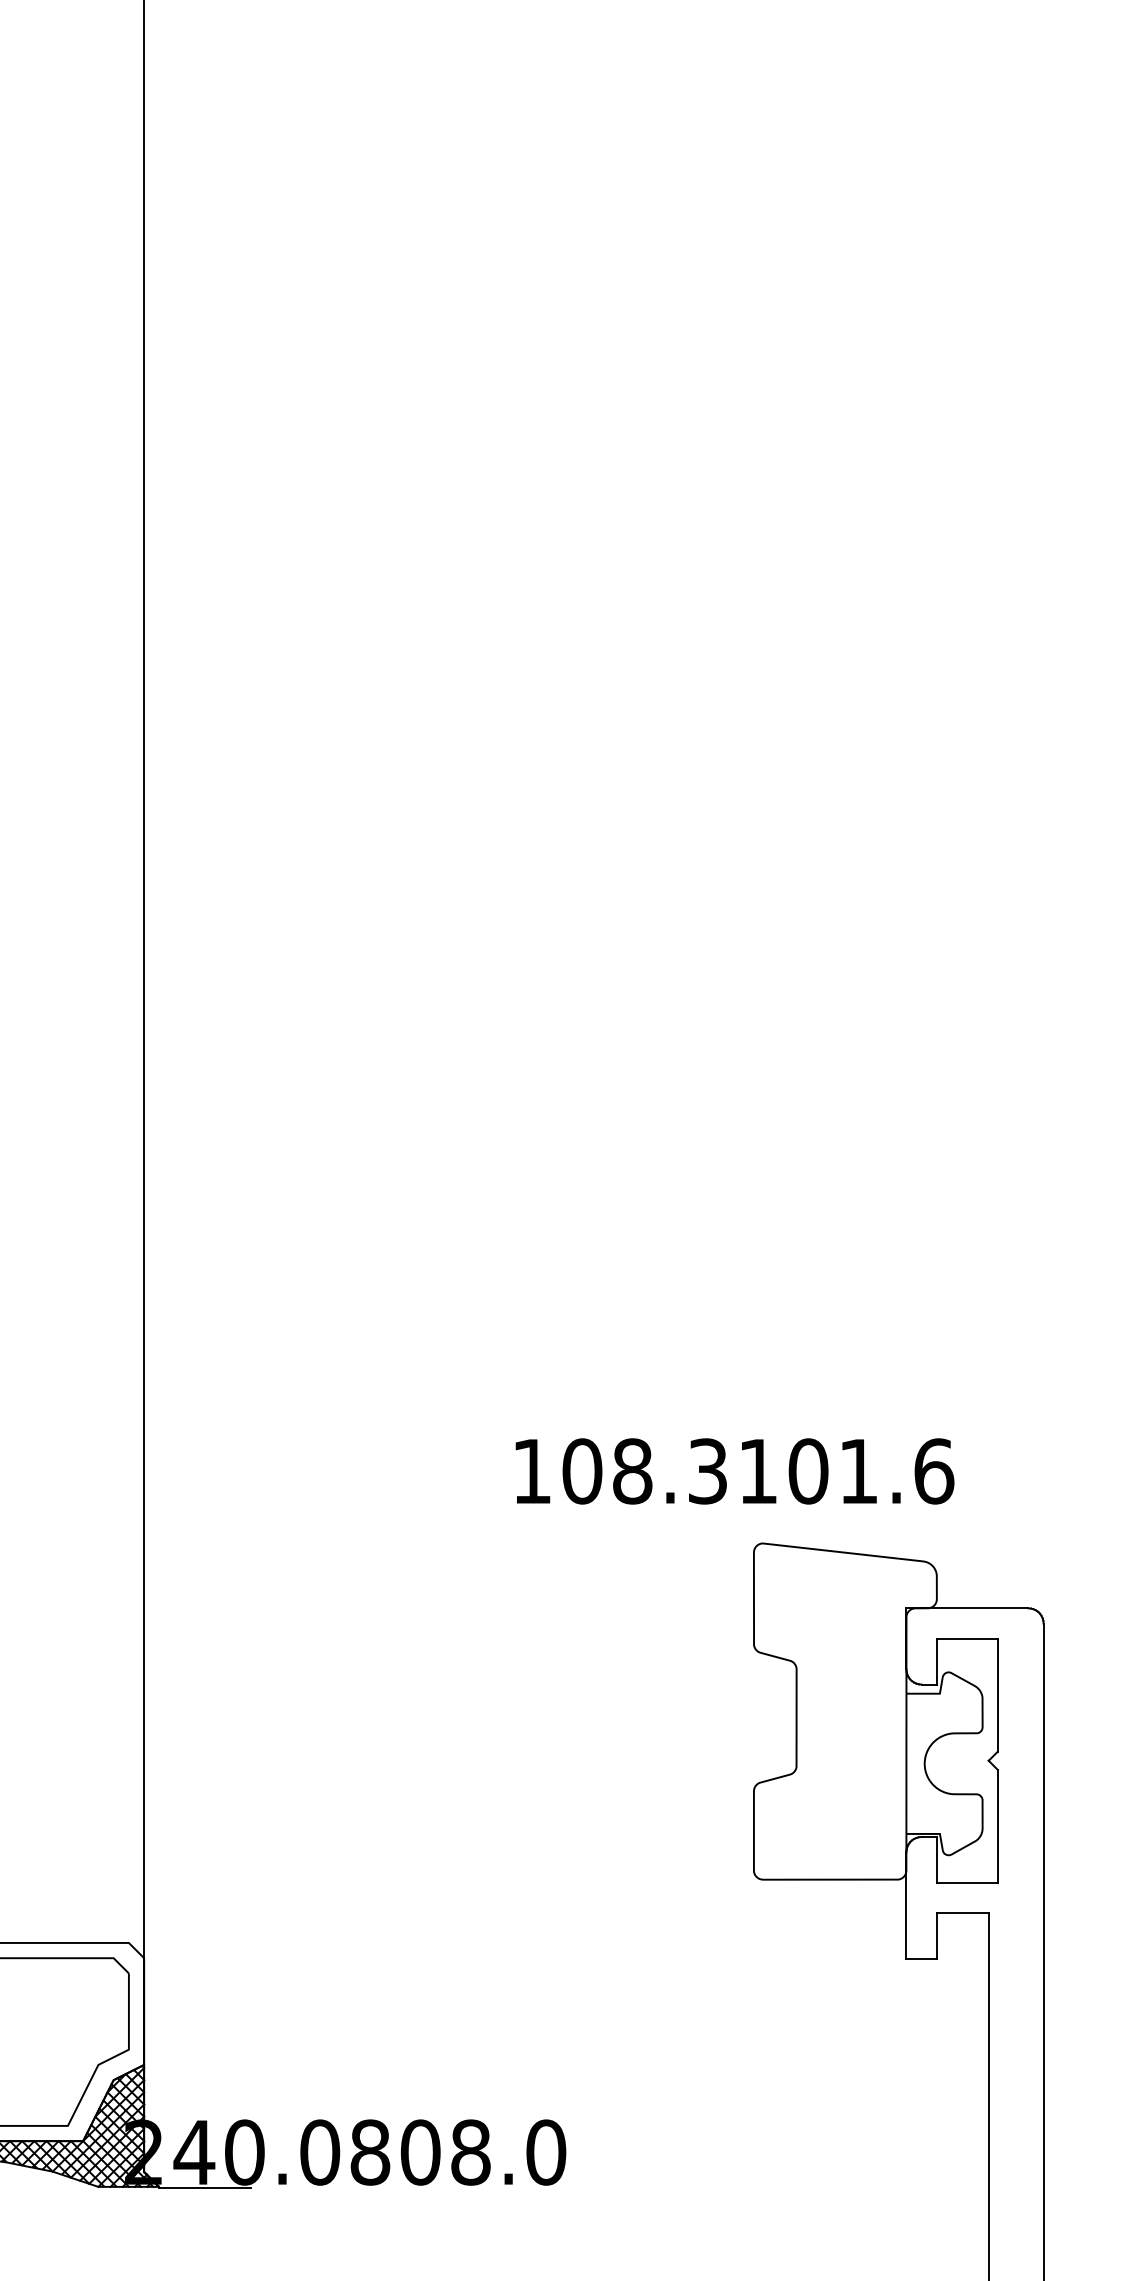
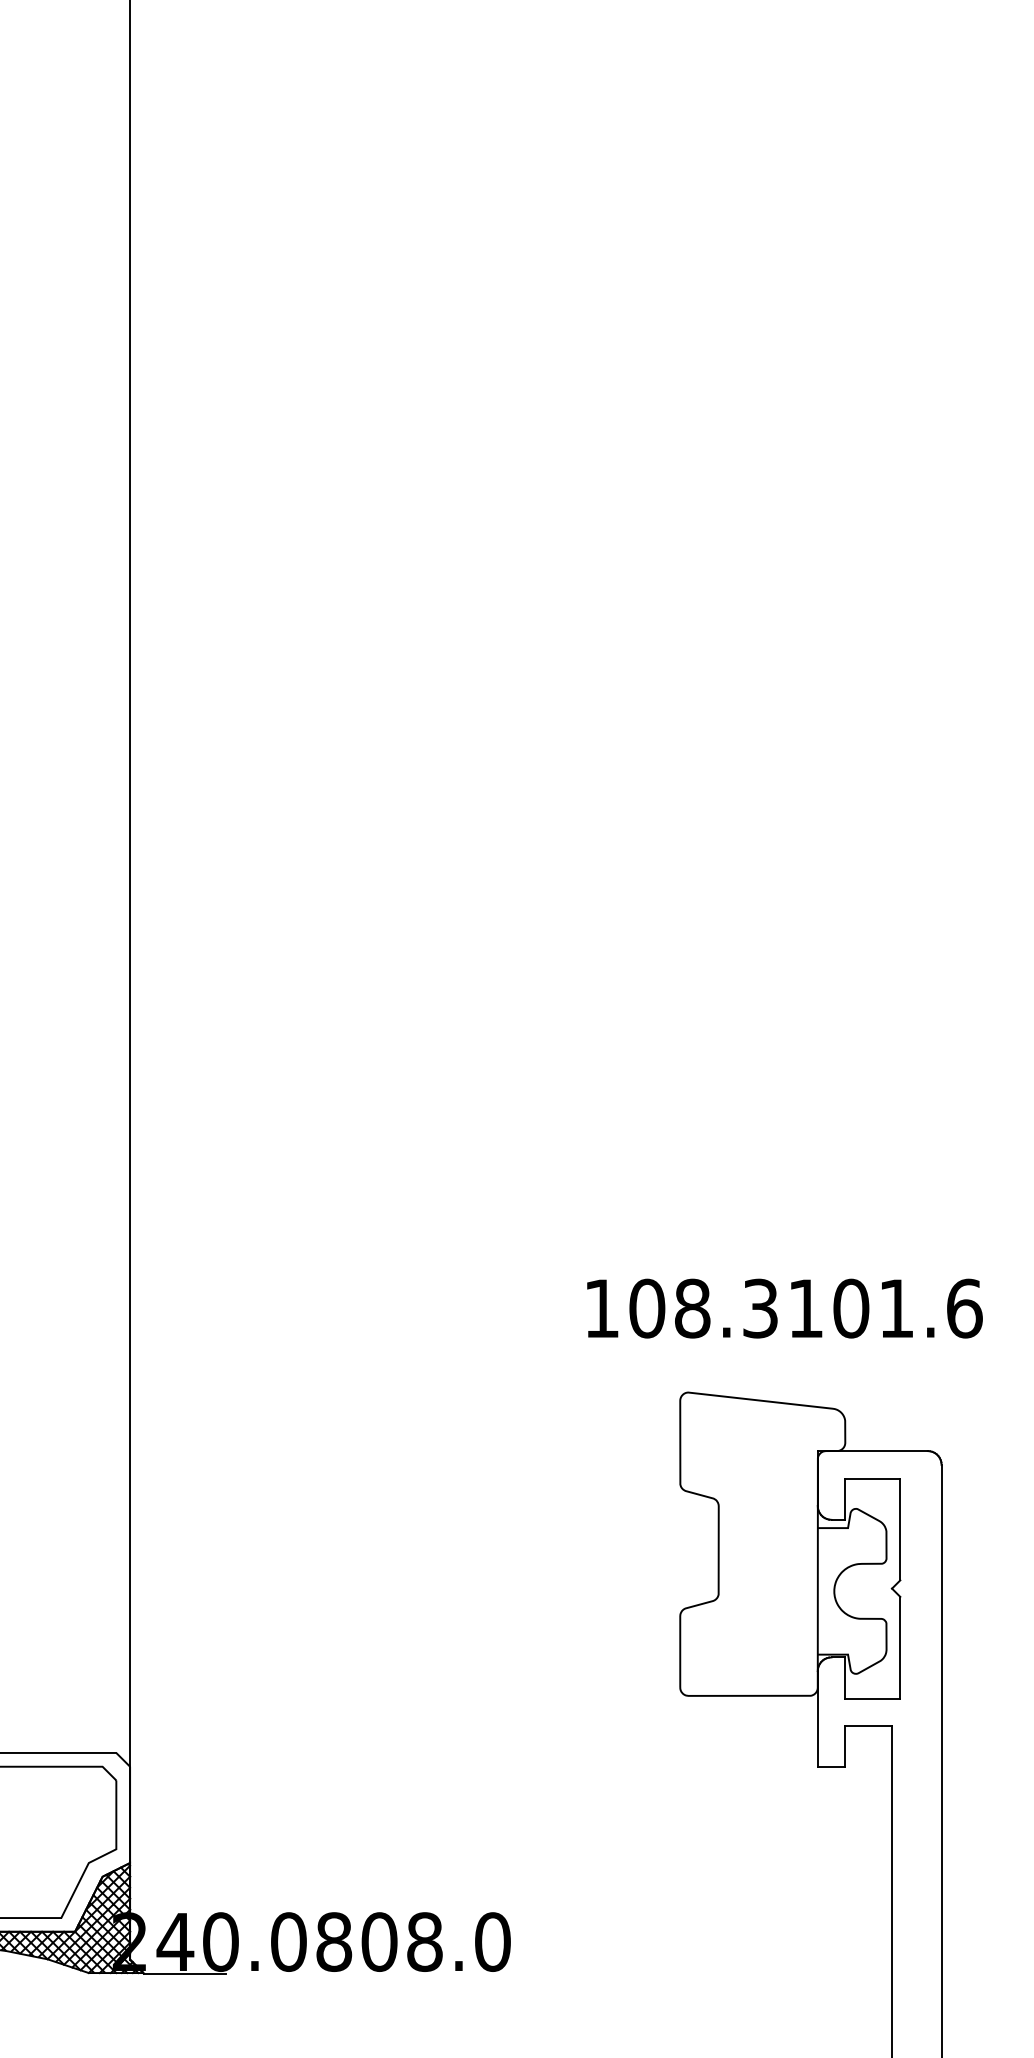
text: (734, 1471) -> (784, 1308), moved

